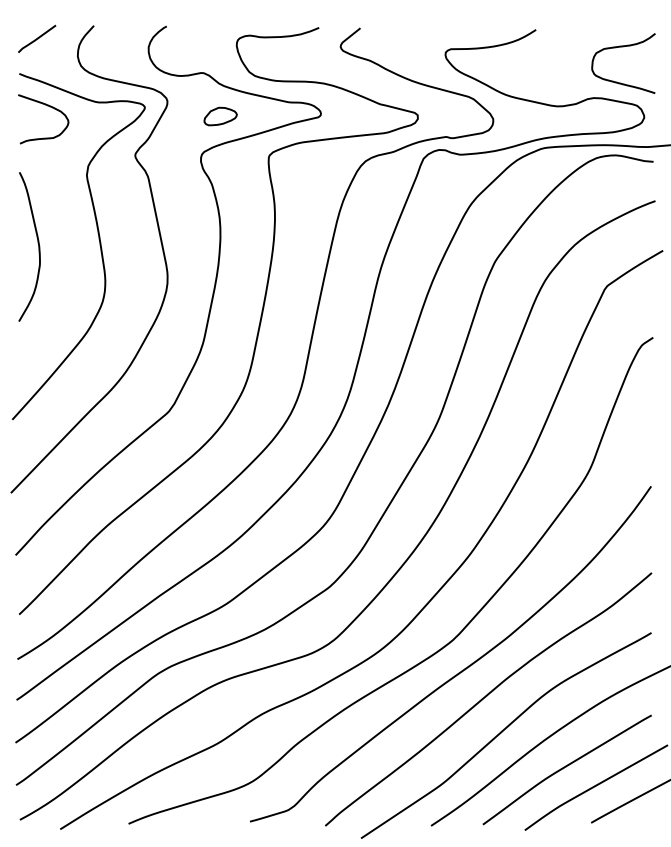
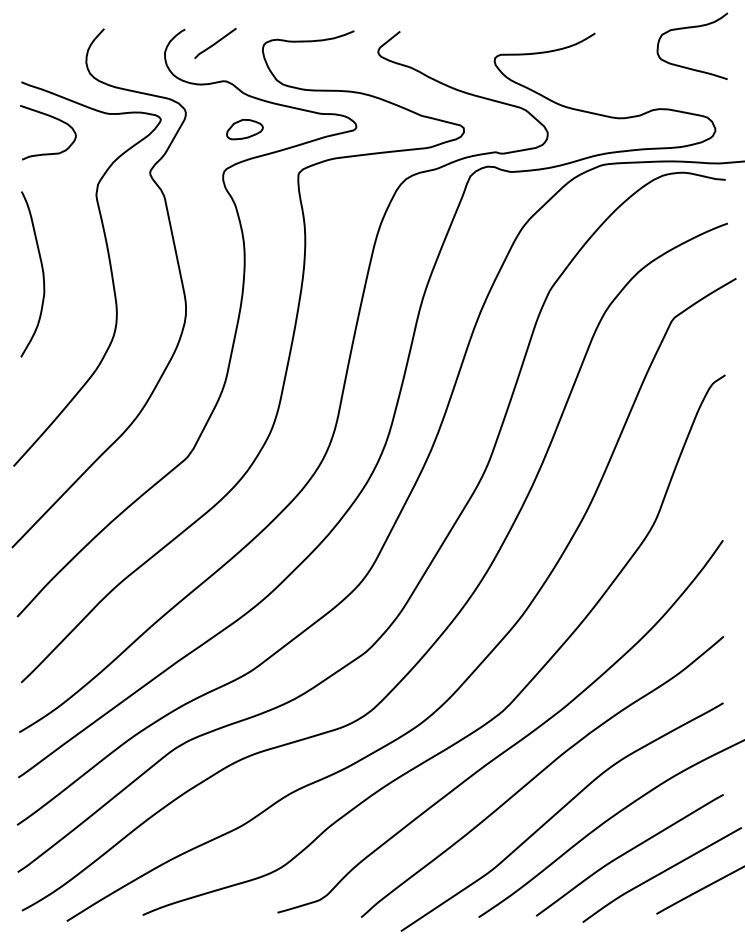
line: (37, 38) -> (215, 42), moved
curve: (623, 47) -> (692, 28), moved

